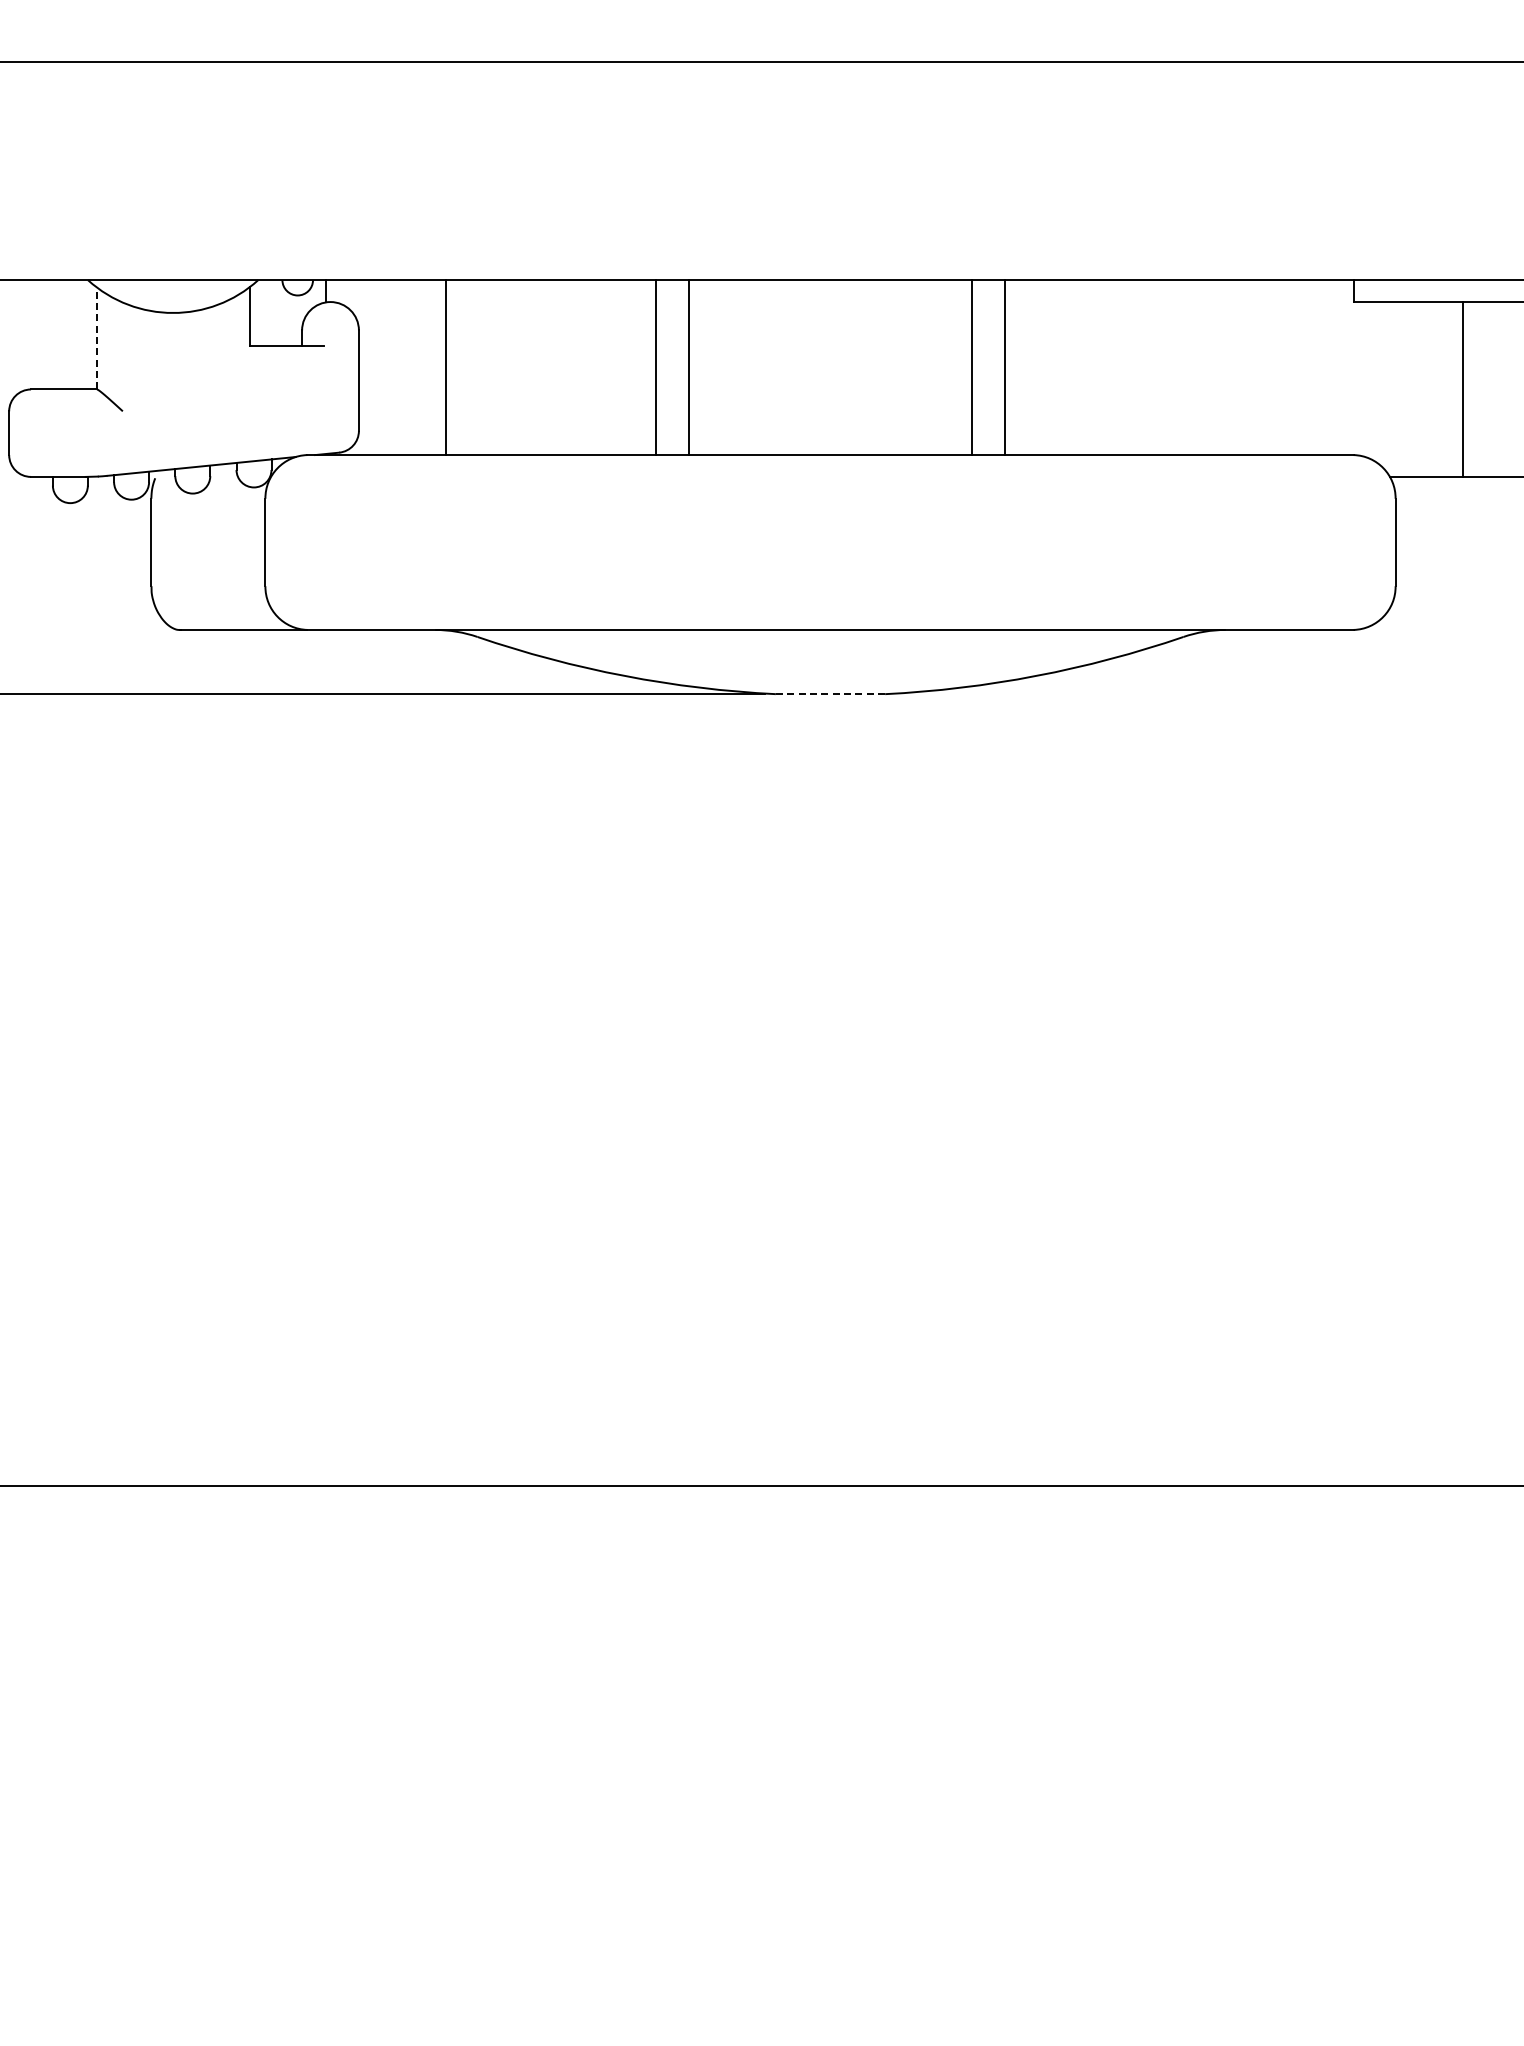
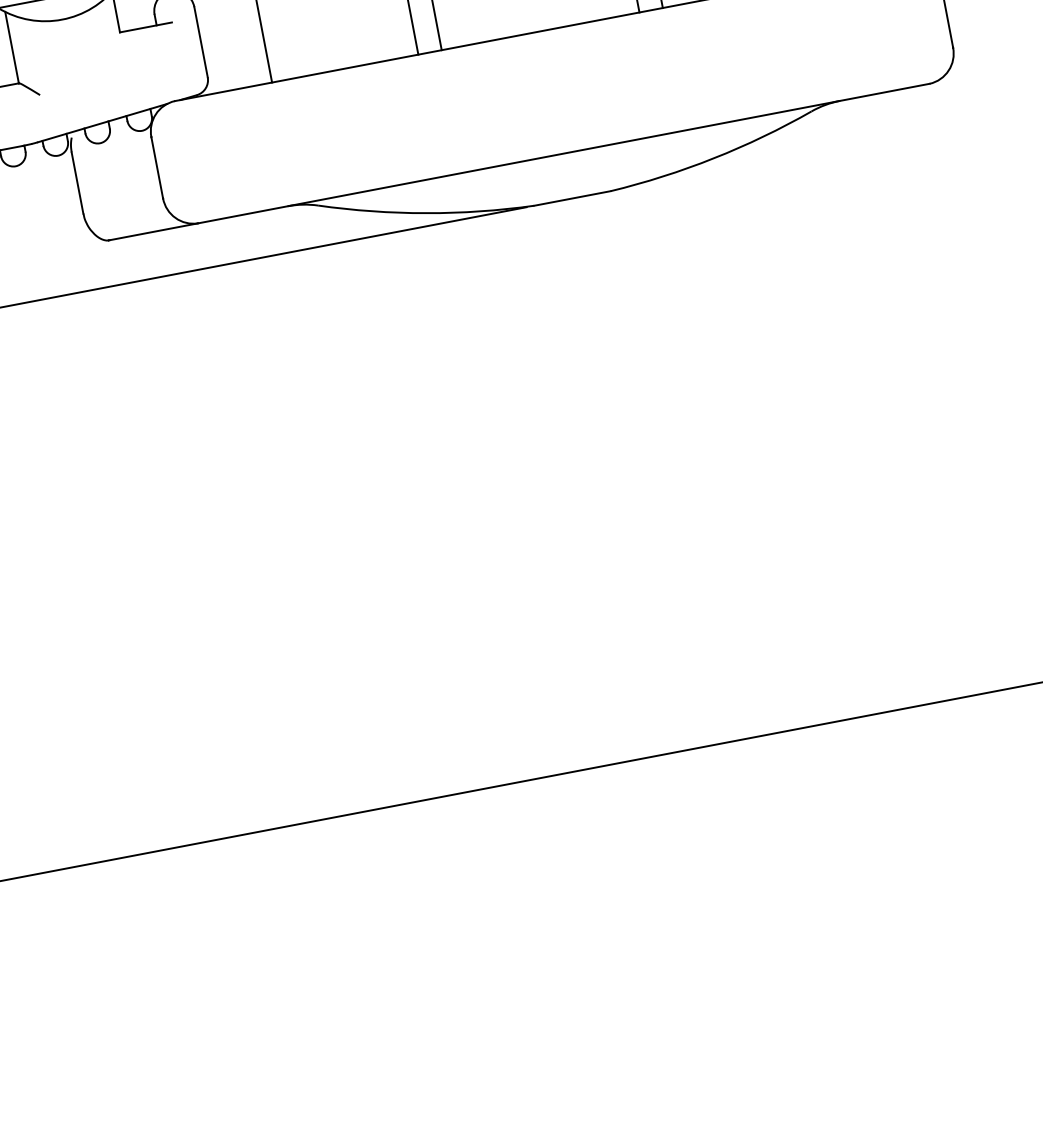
line: (96, 337) -> (11, 47), dashed -> solid
line: (830, 694) -> (572, 198), dashed -> solid

